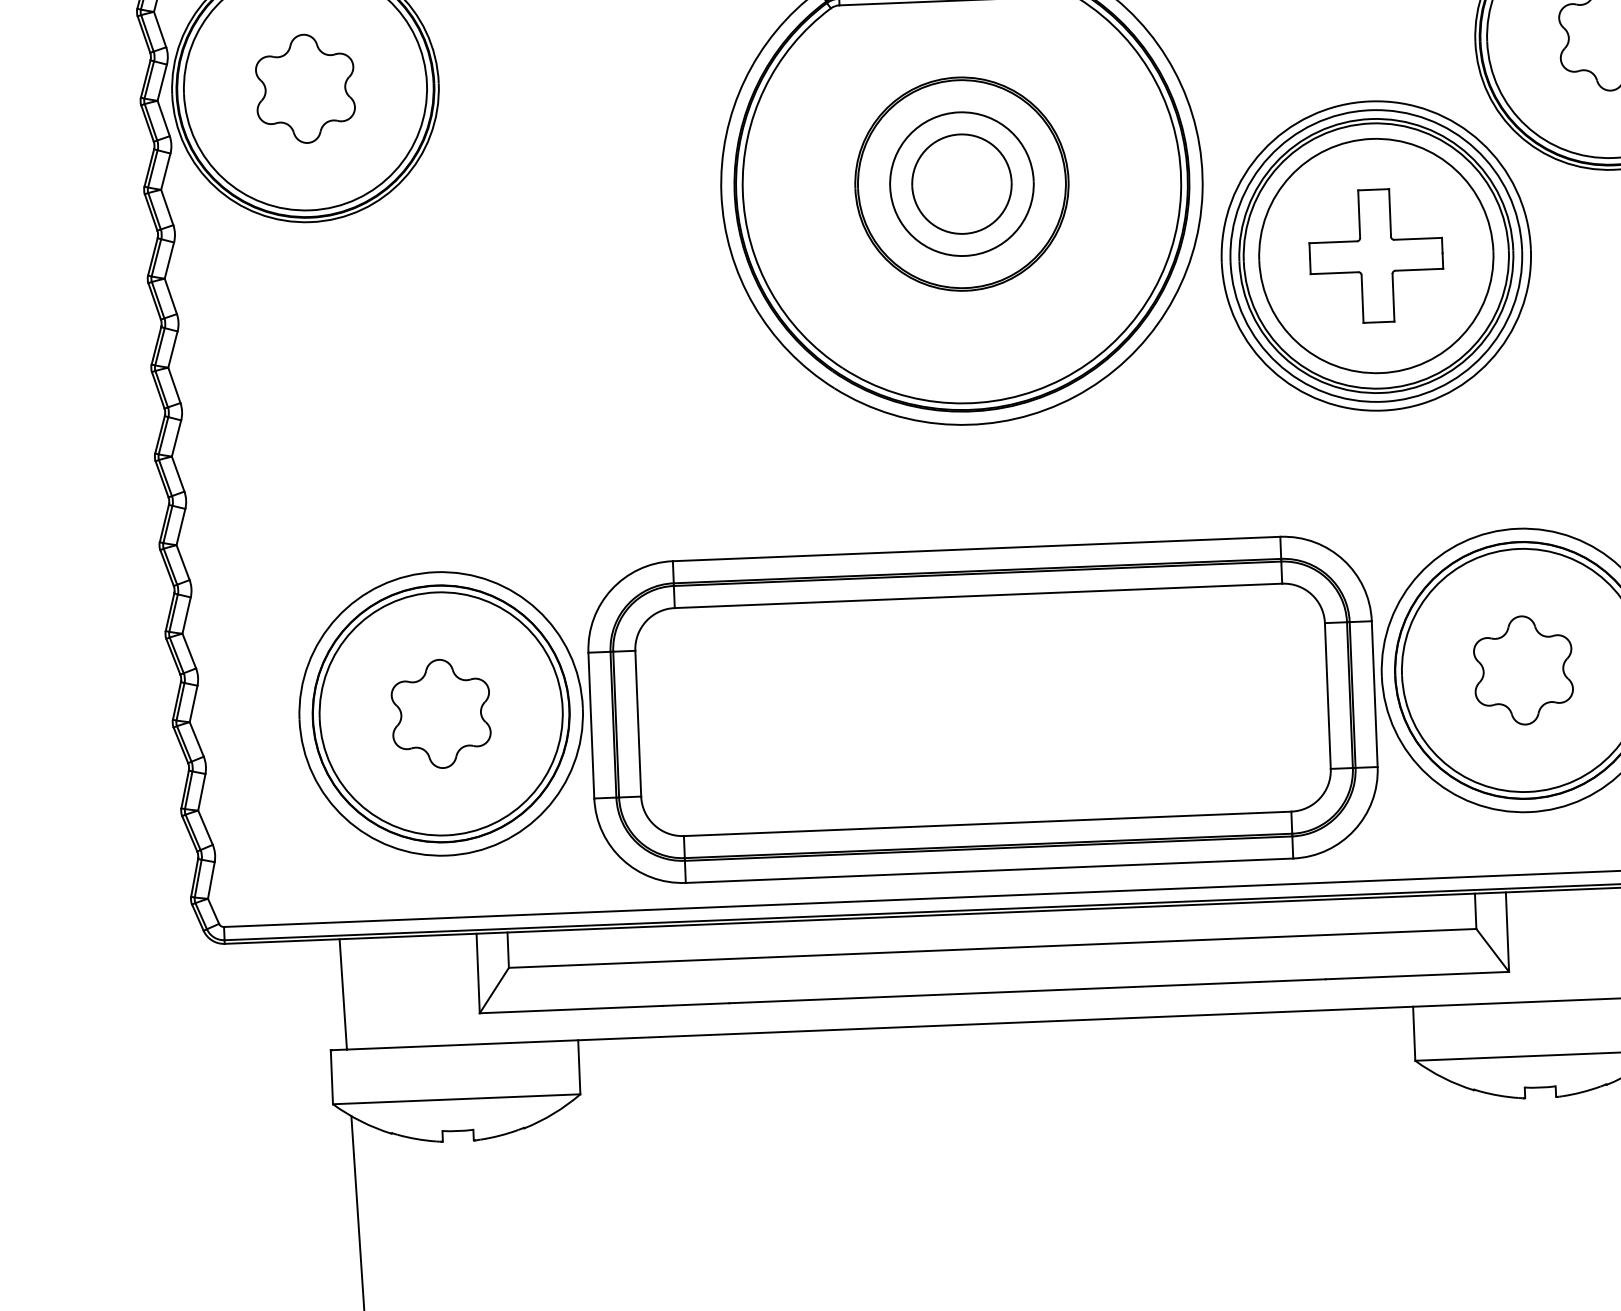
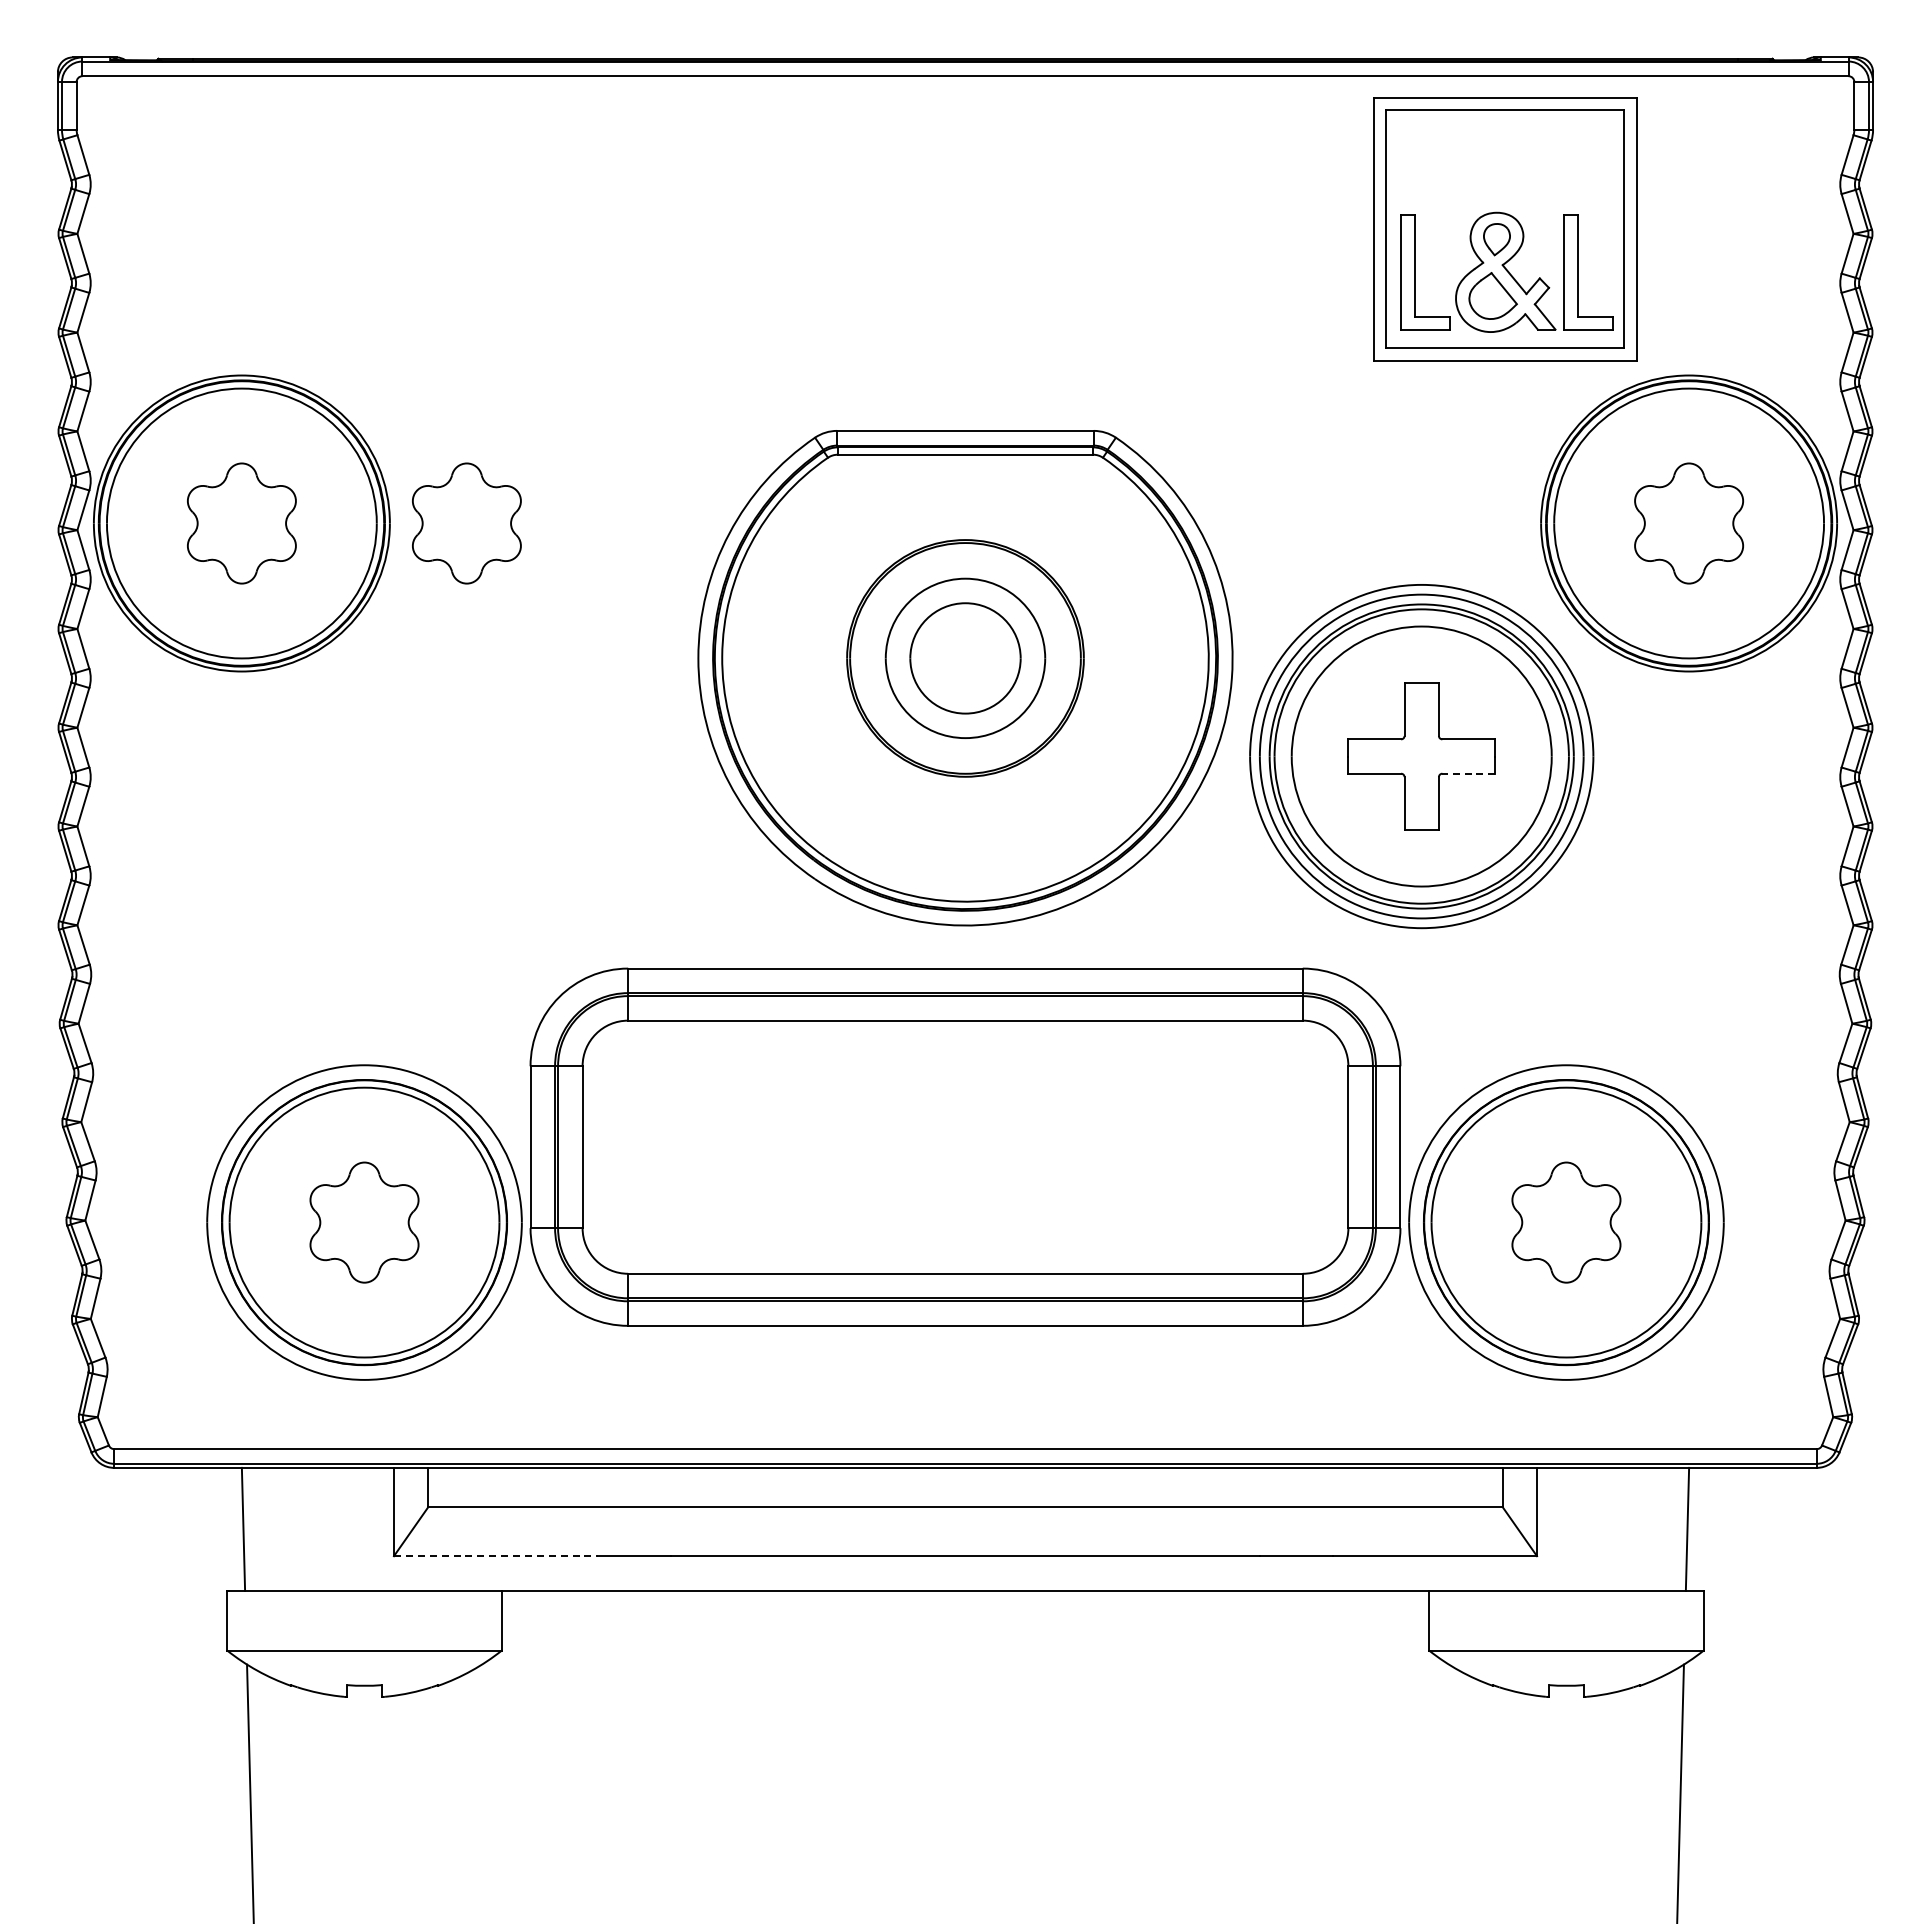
part: (507, 80) -> (466, 523), added
line: (1419, 269) -> (1468, 773), solid -> dashed
part: (983, 709) -> (965, 1146), moved
line: (571, 1009) -> (495, 1556), solid -> dashed

